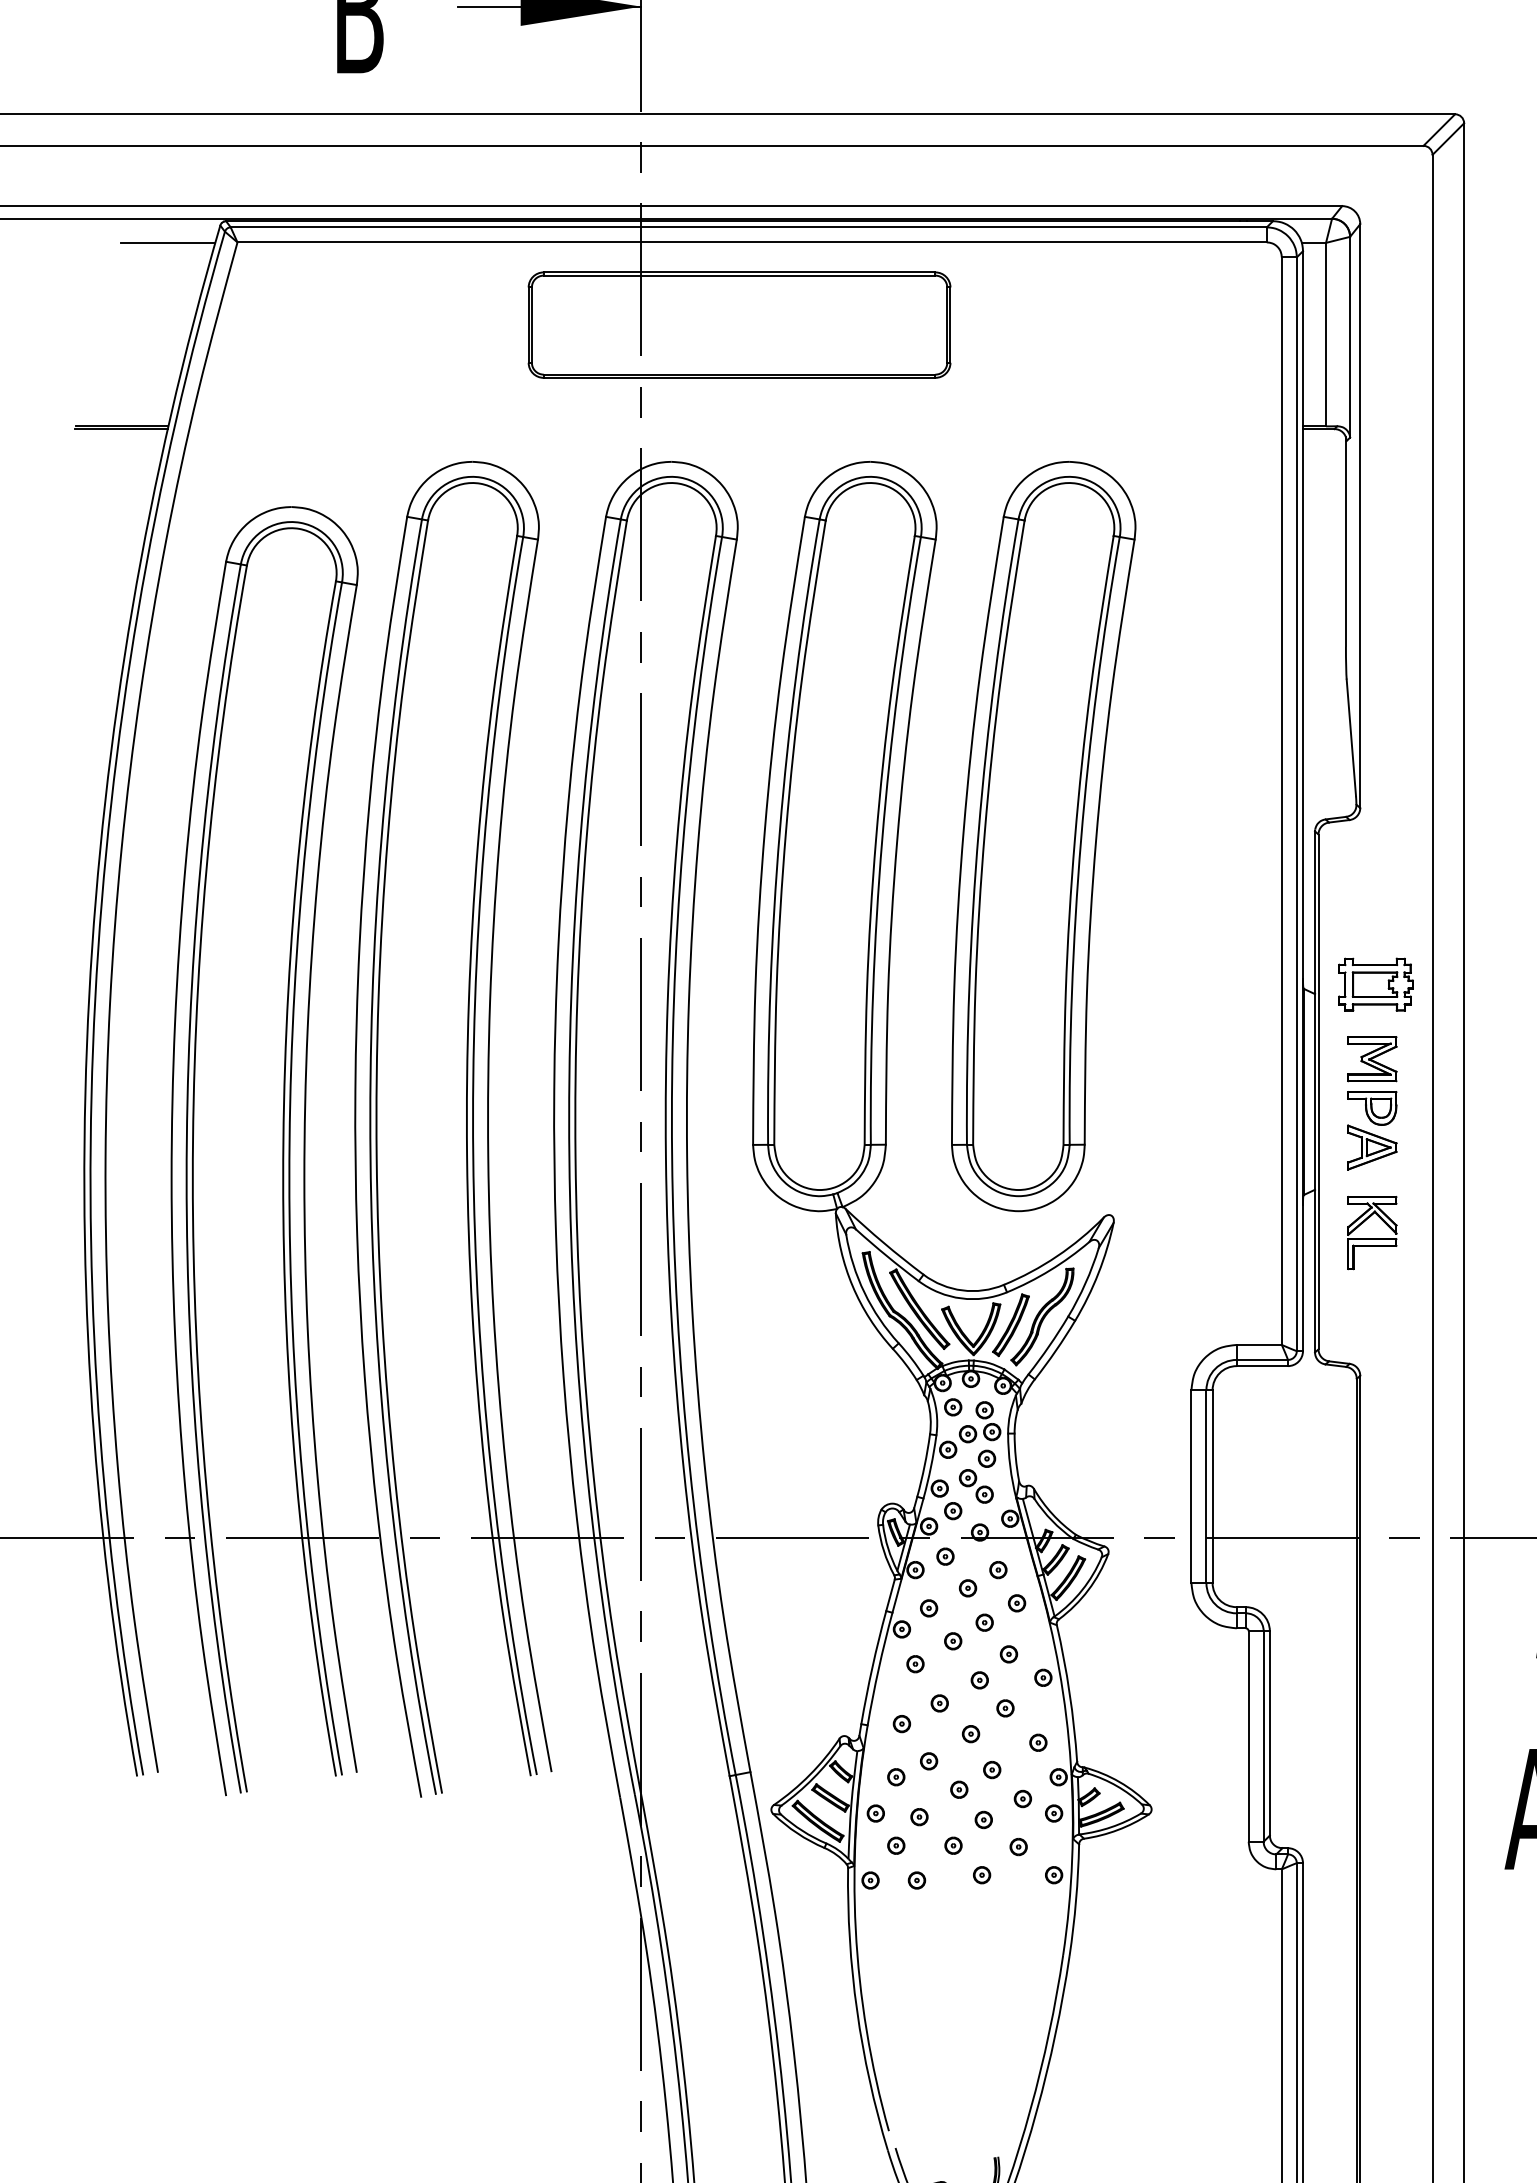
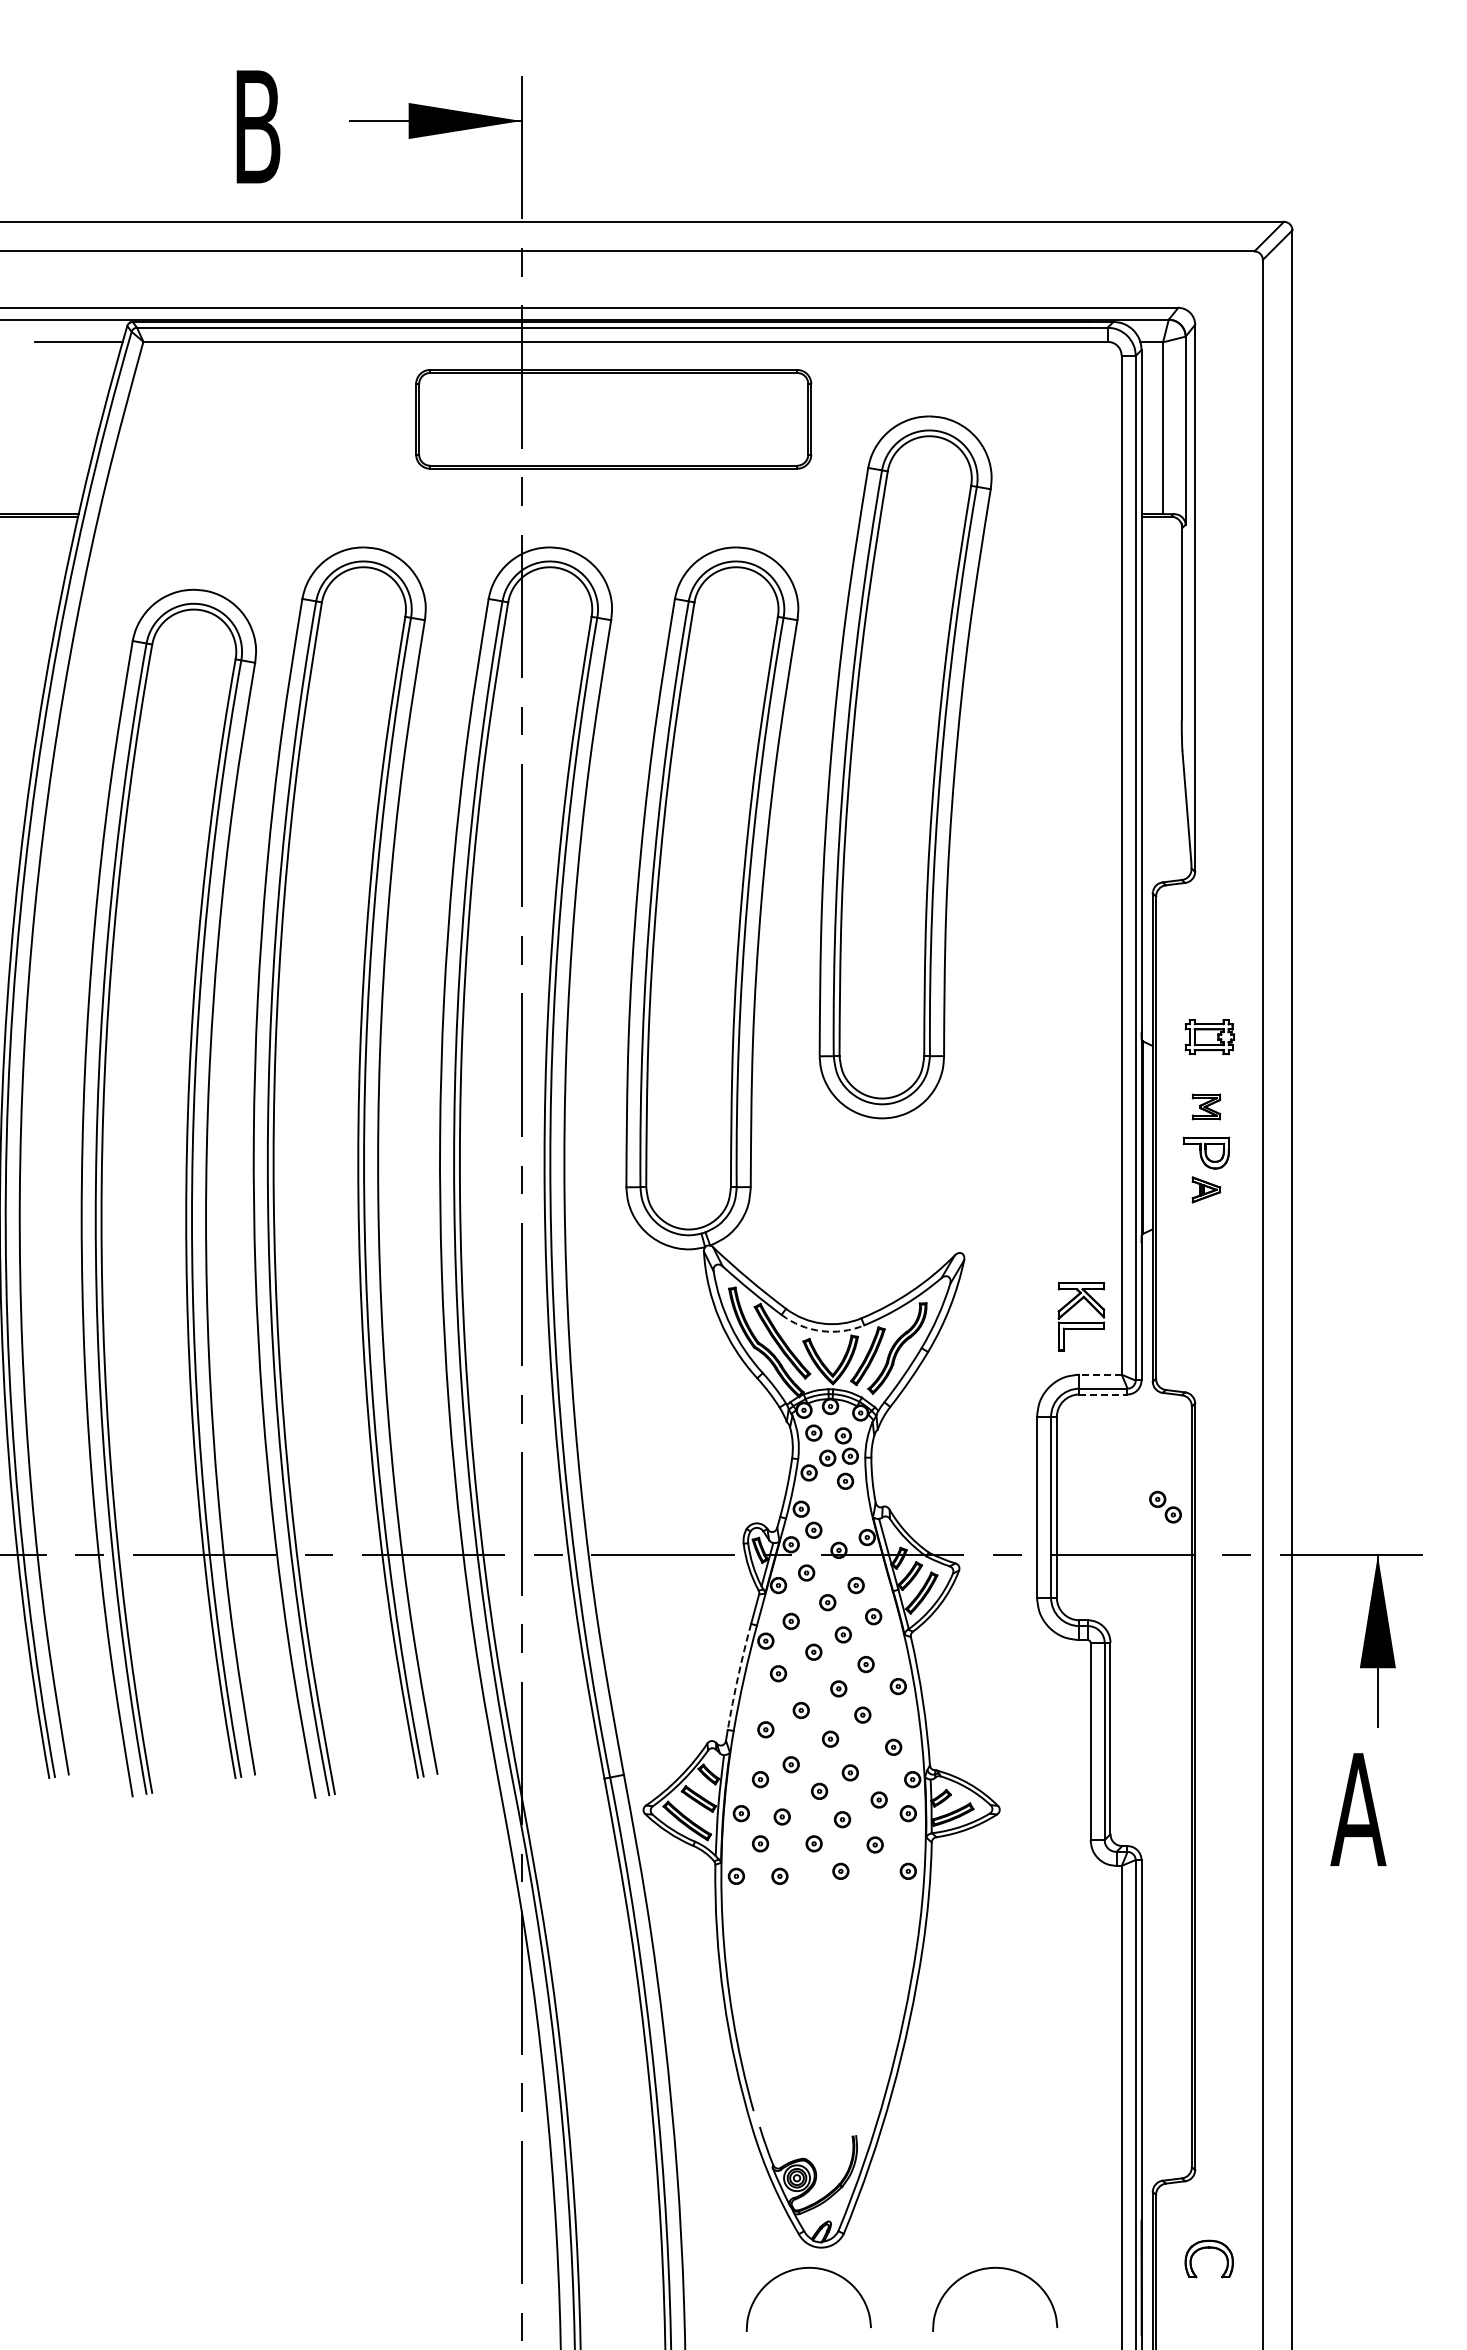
part: (1043, 836) -> (905, 767), moved
part: (1375, 983) -> (1209, 1036), size x0.7
part: (1372, 1058) -> (1206, 1106), size x0.6
part: (1372, 1147) -> (1206, 1189), size x0.6
part: (1372, 1232) -> (1081, 1316), moved
arc: (961, 1298) -> (821, 1331), solid -> dashed
line: (1259, 1344) -> (1100, 1374), solid -> dashed
line: (1262, 1366) -> (1103, 1394), solid -> dashed
part: (976, 1485) -> (1165, 1506), moved
arc: (872, 1667) -> (738, 1676), solid -> dashed

